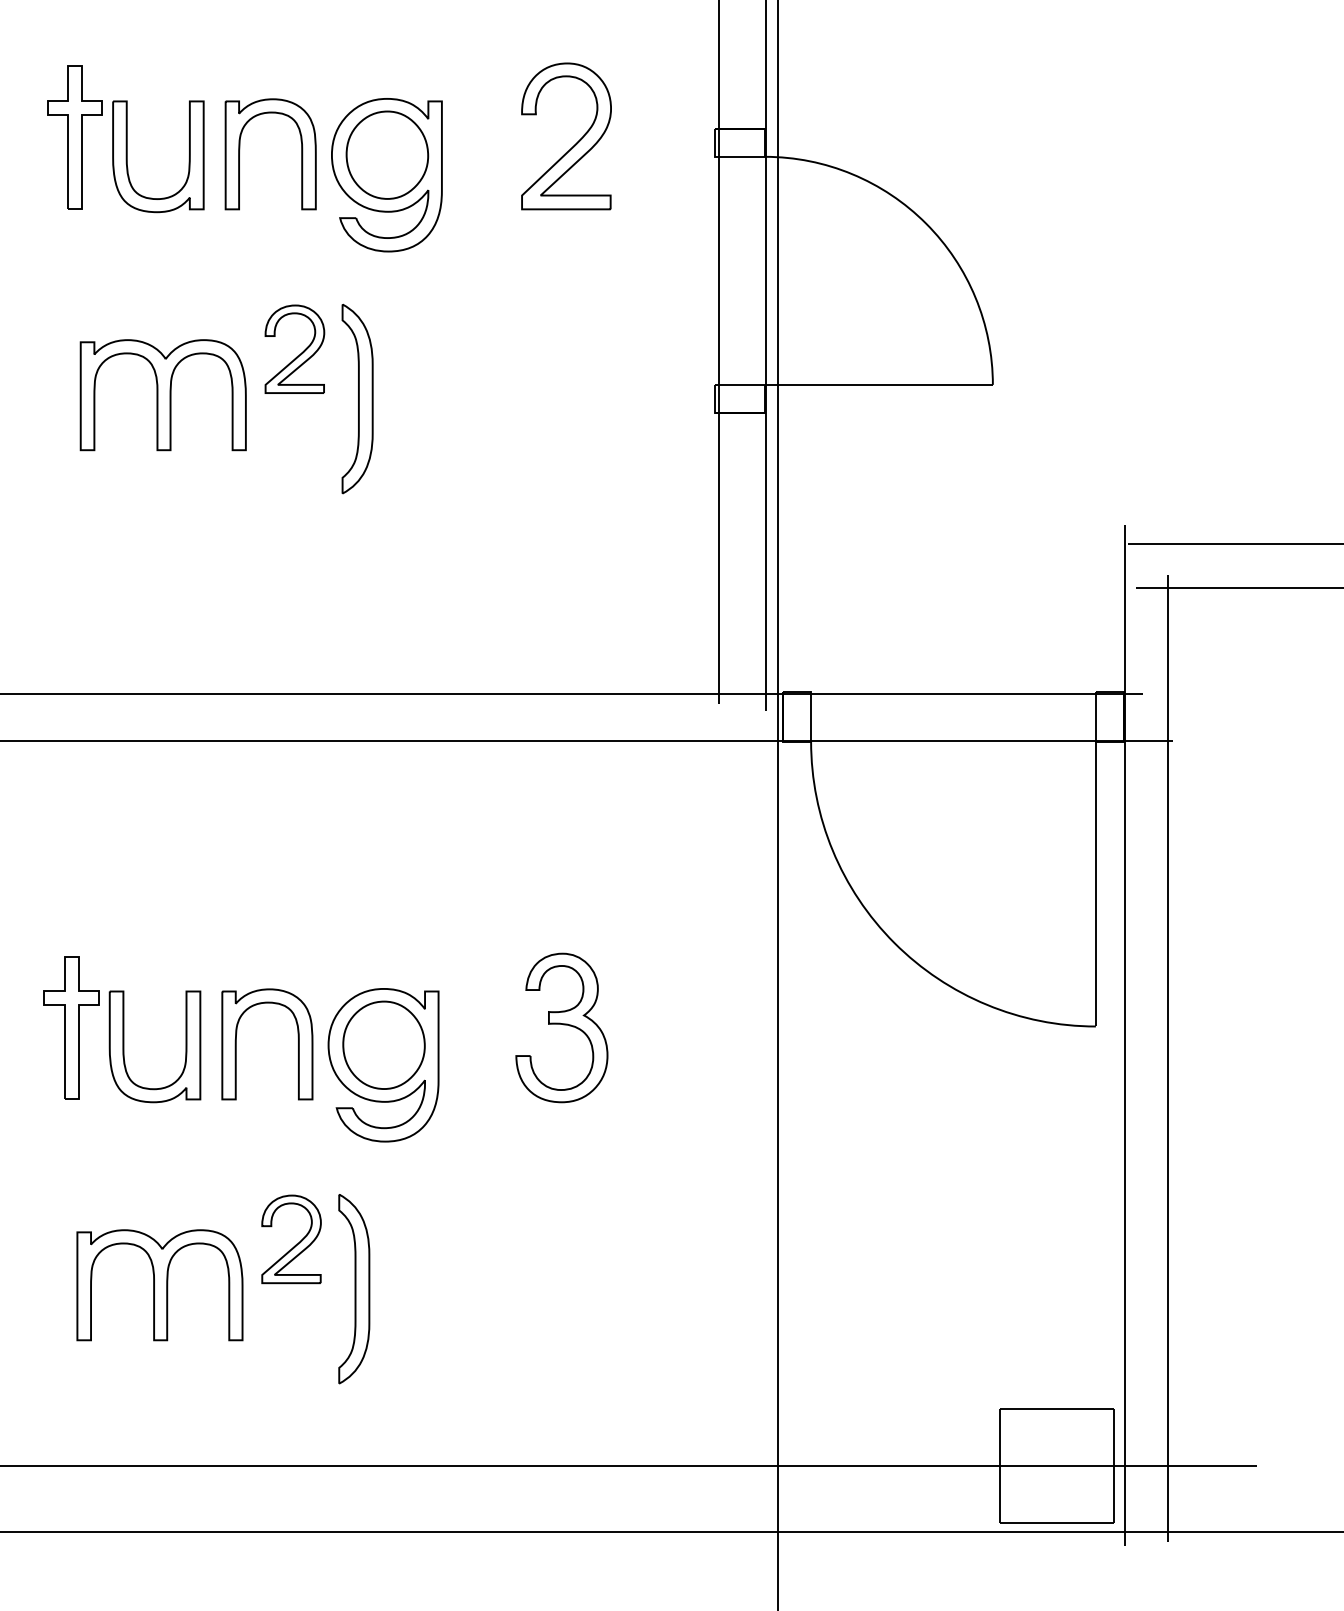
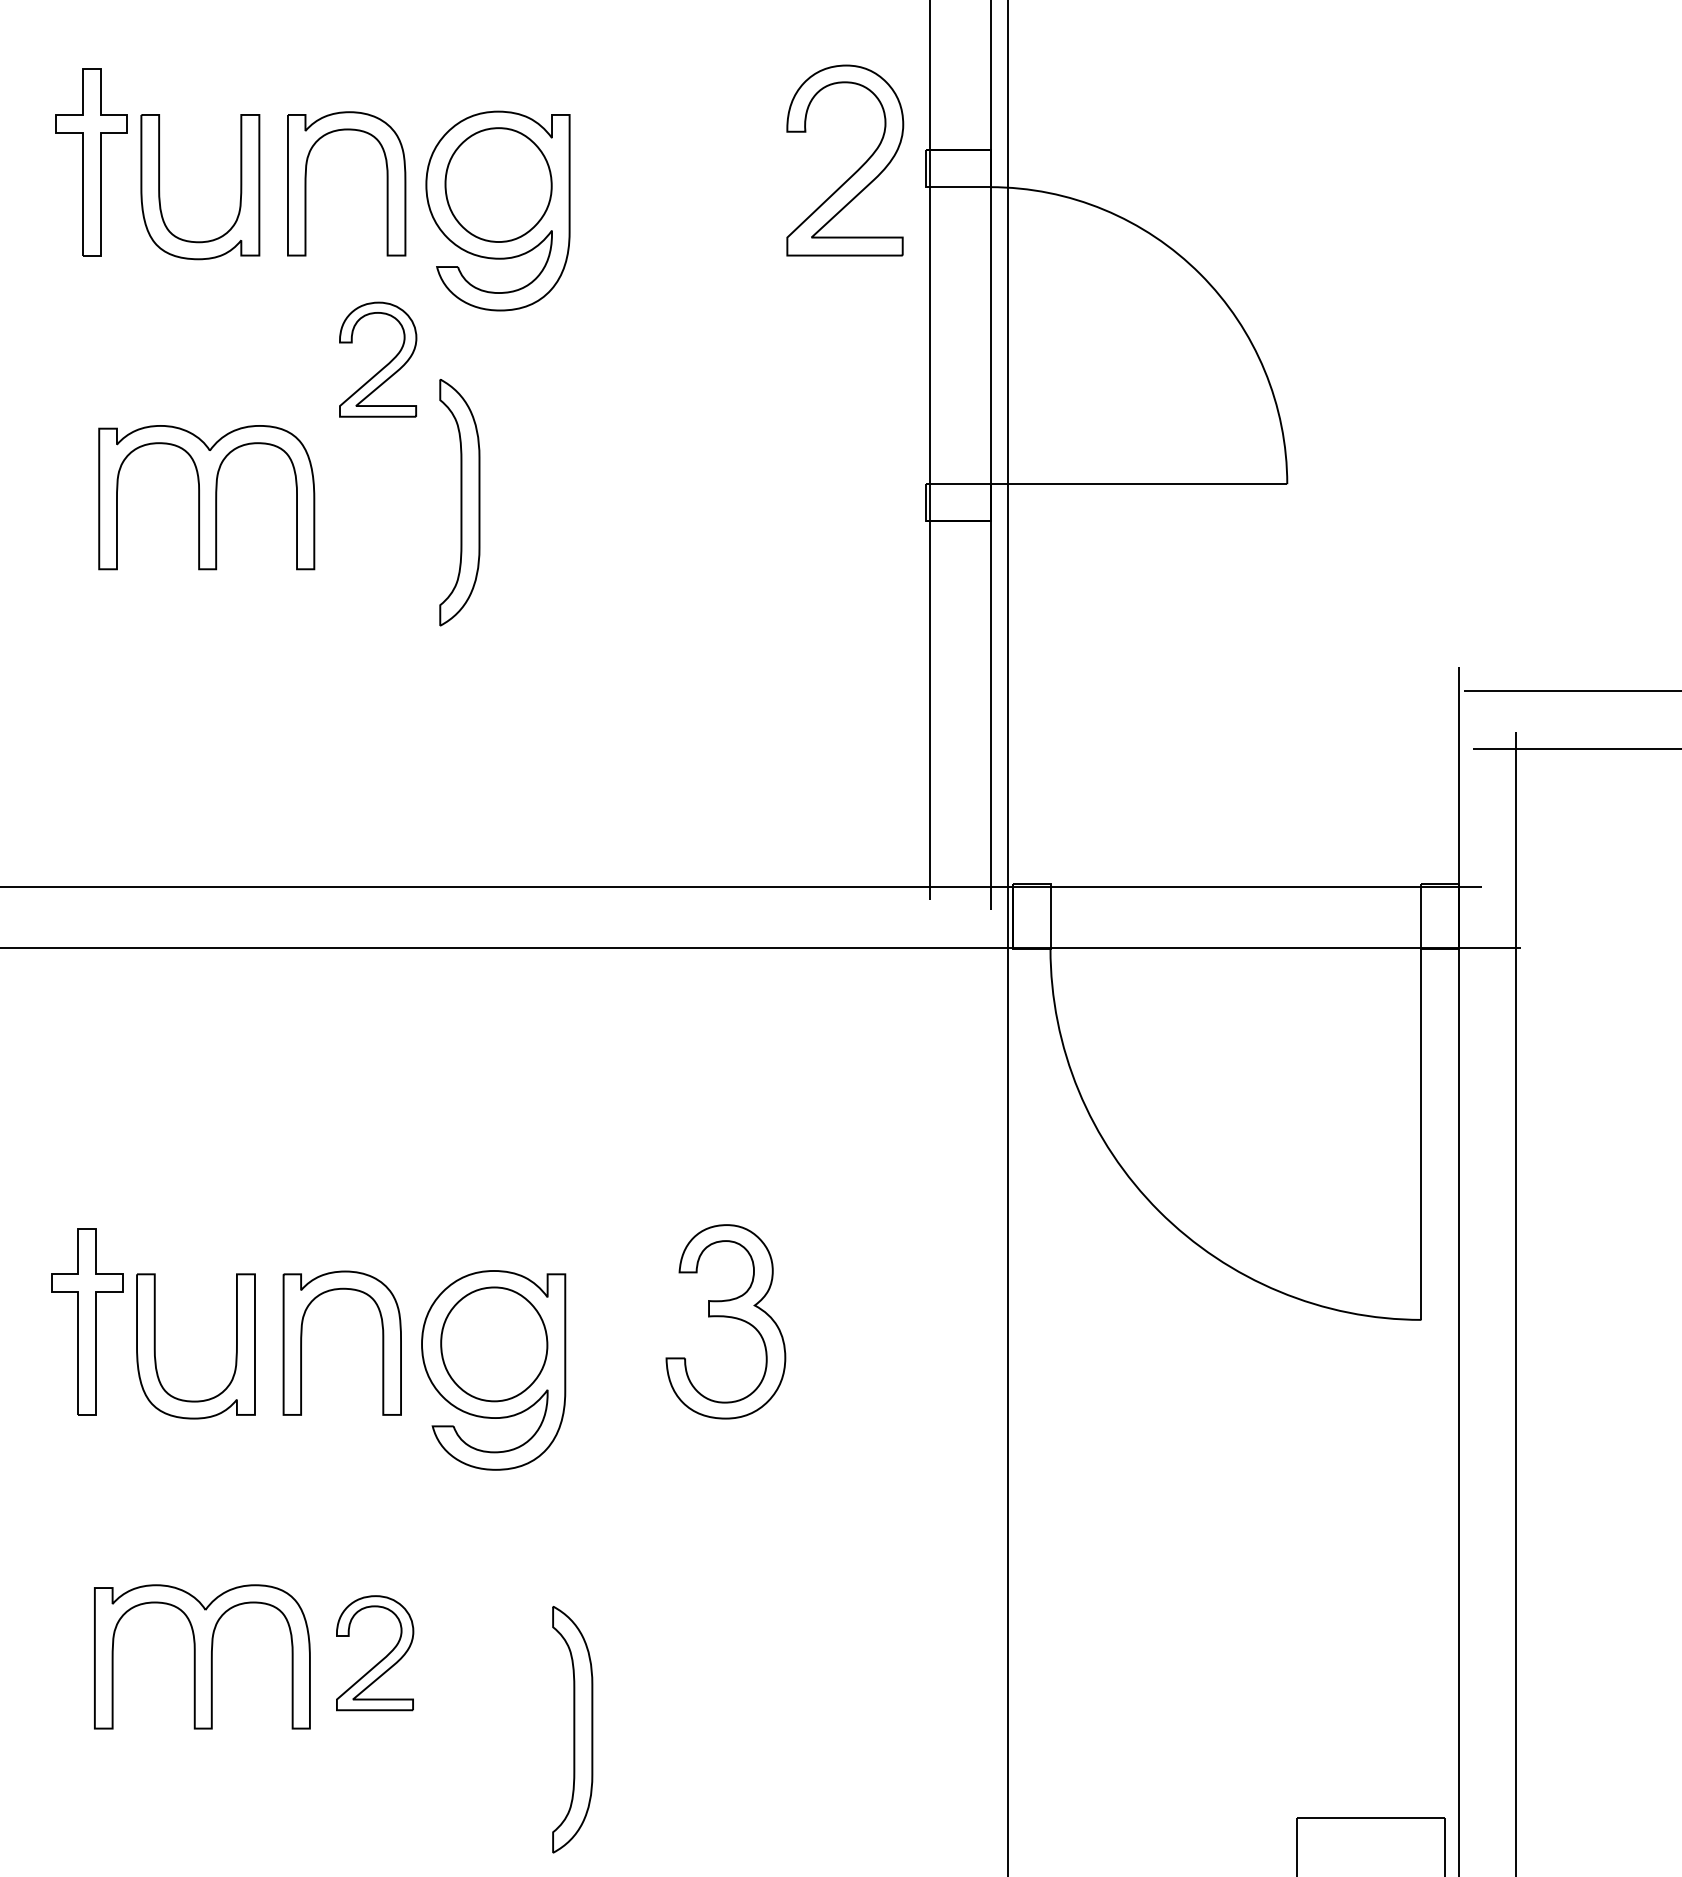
part: (574, 144) -> (855, 171), moved
part: (297, 355) -> (381, 367), moved
part: (295, 1244) -> (380, 1659), moved
part: (354, 1289) -> (572, 1730), moved

